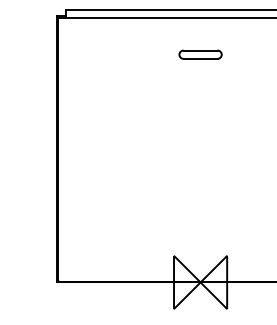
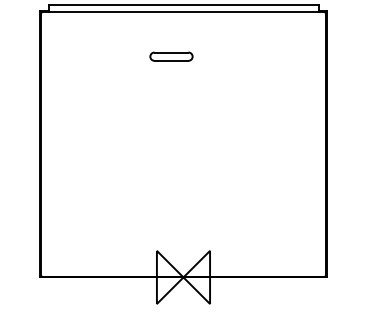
part: (200, 54) -> (171, 56), moved

